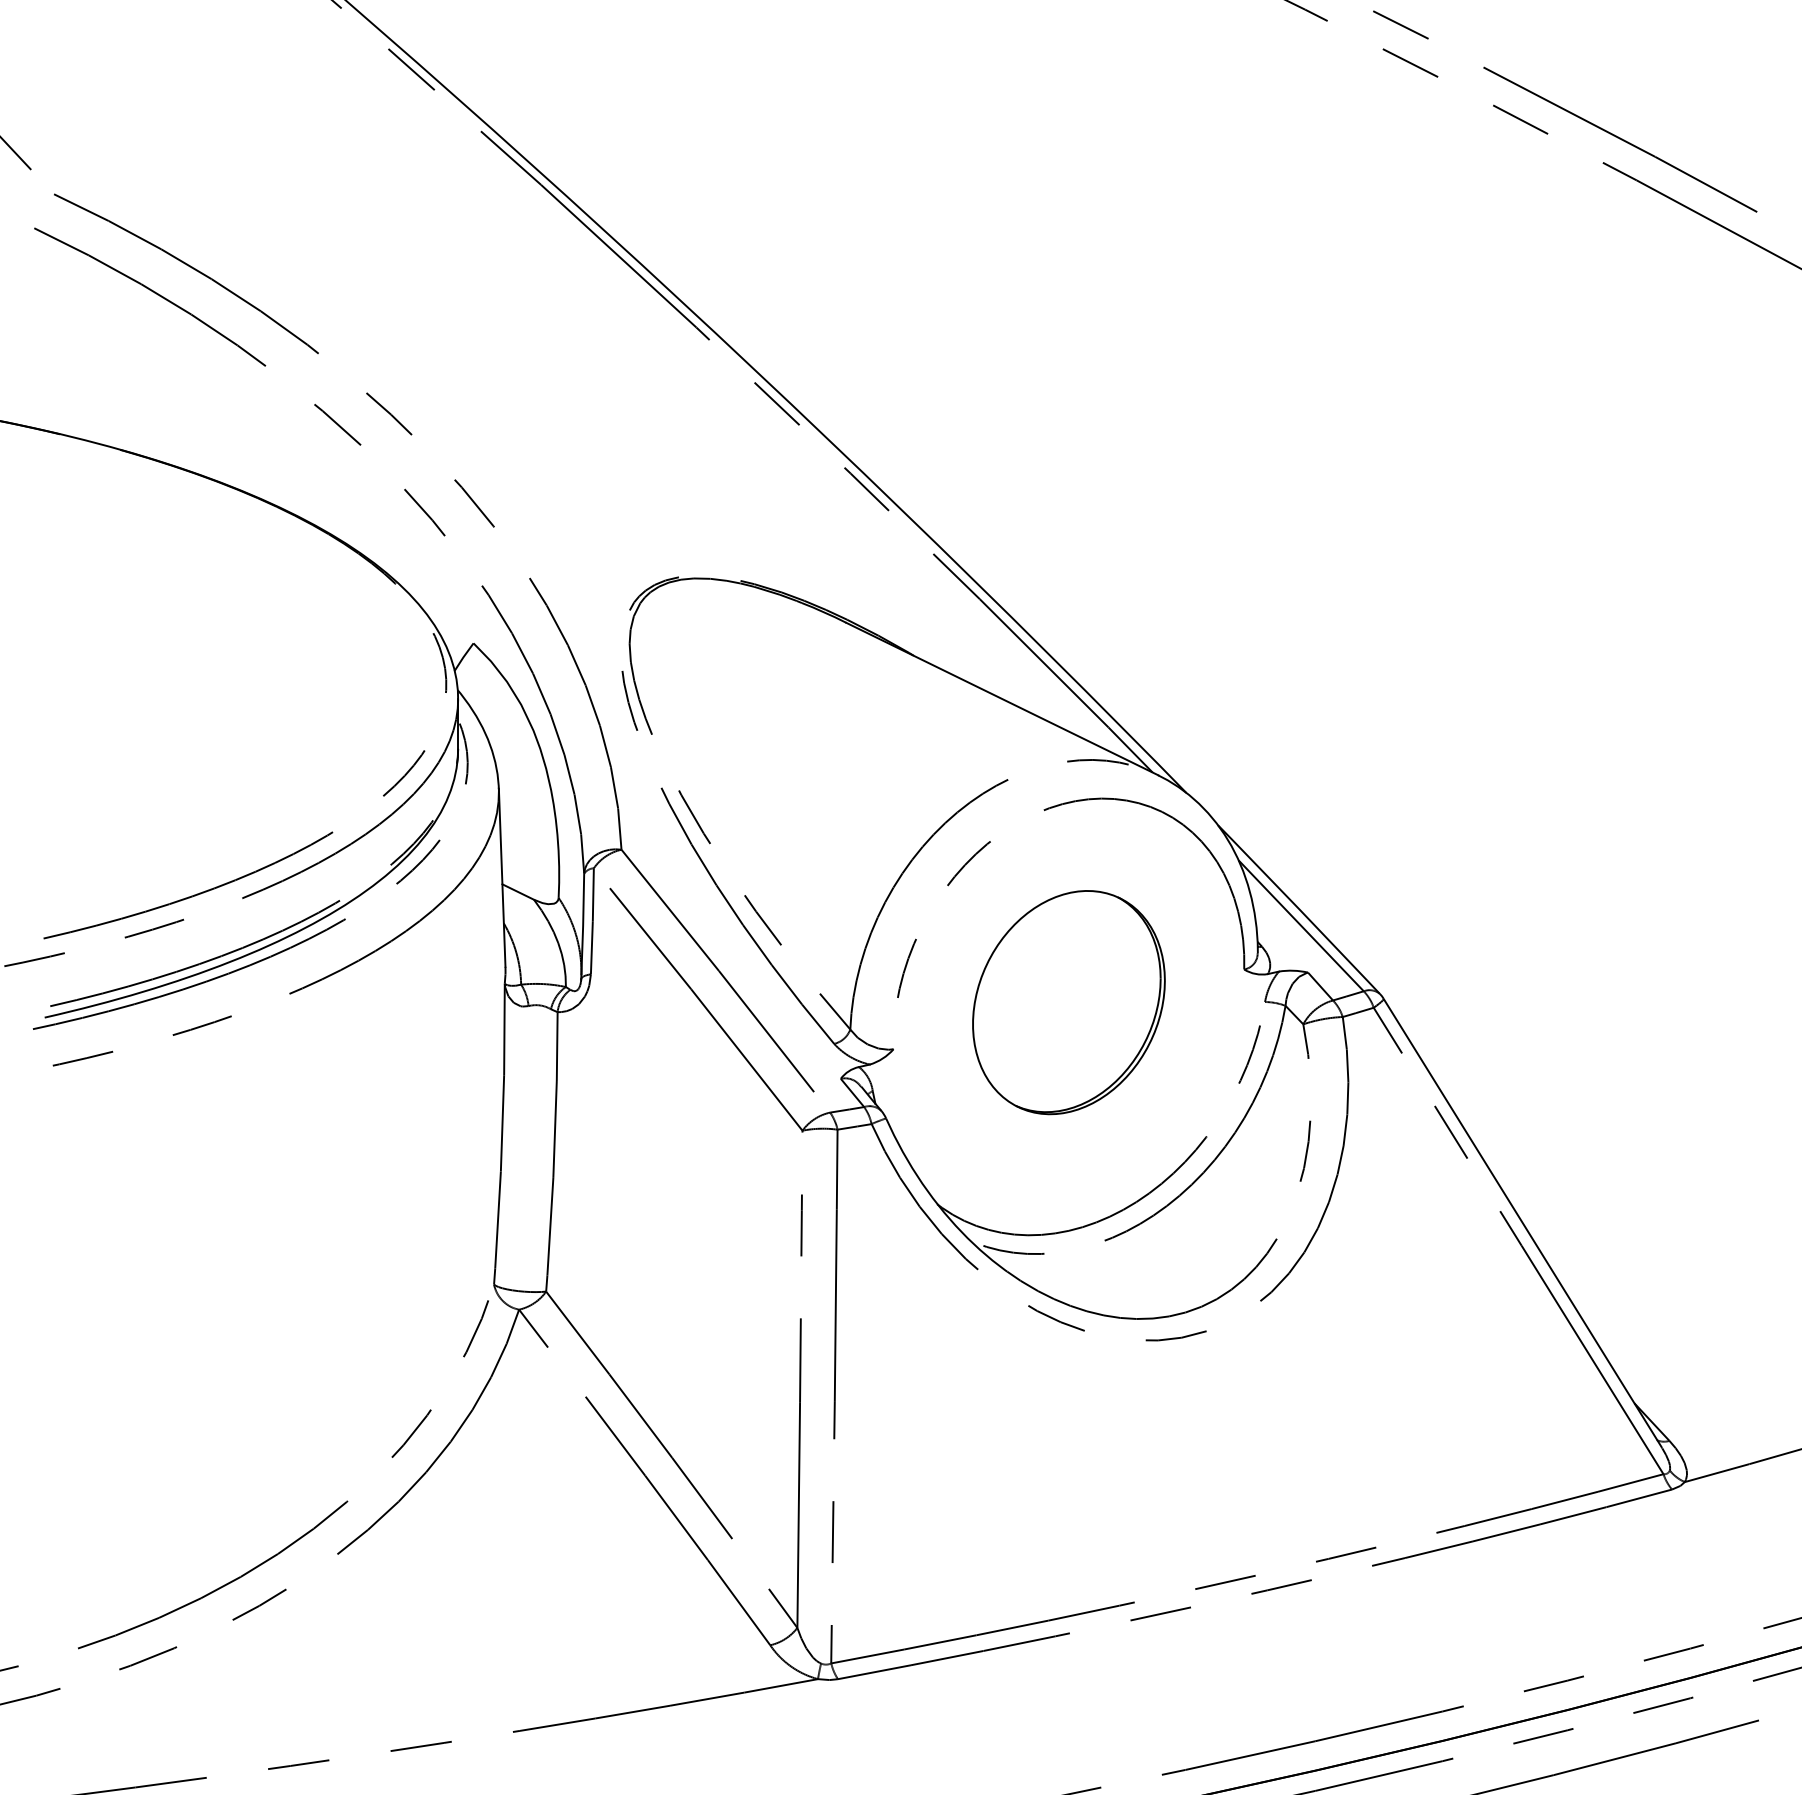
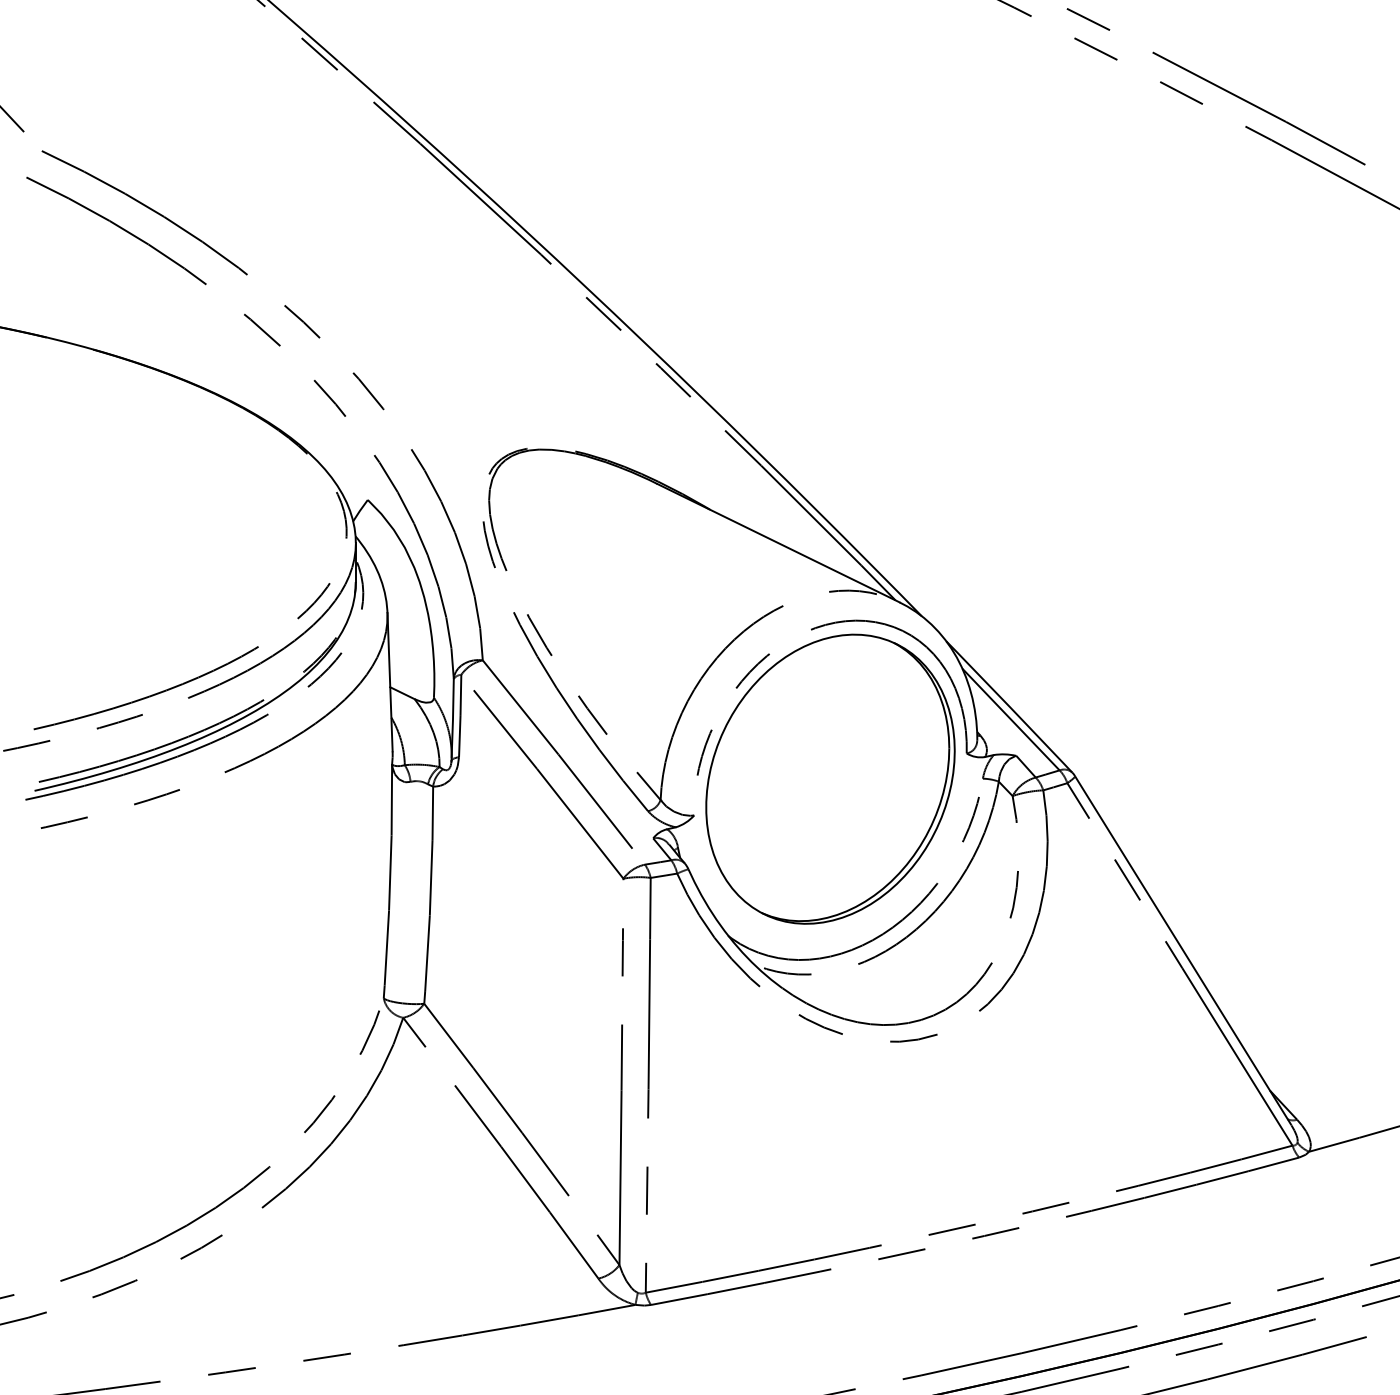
part: (1068, 1002) -> (830, 779), size x1.67

